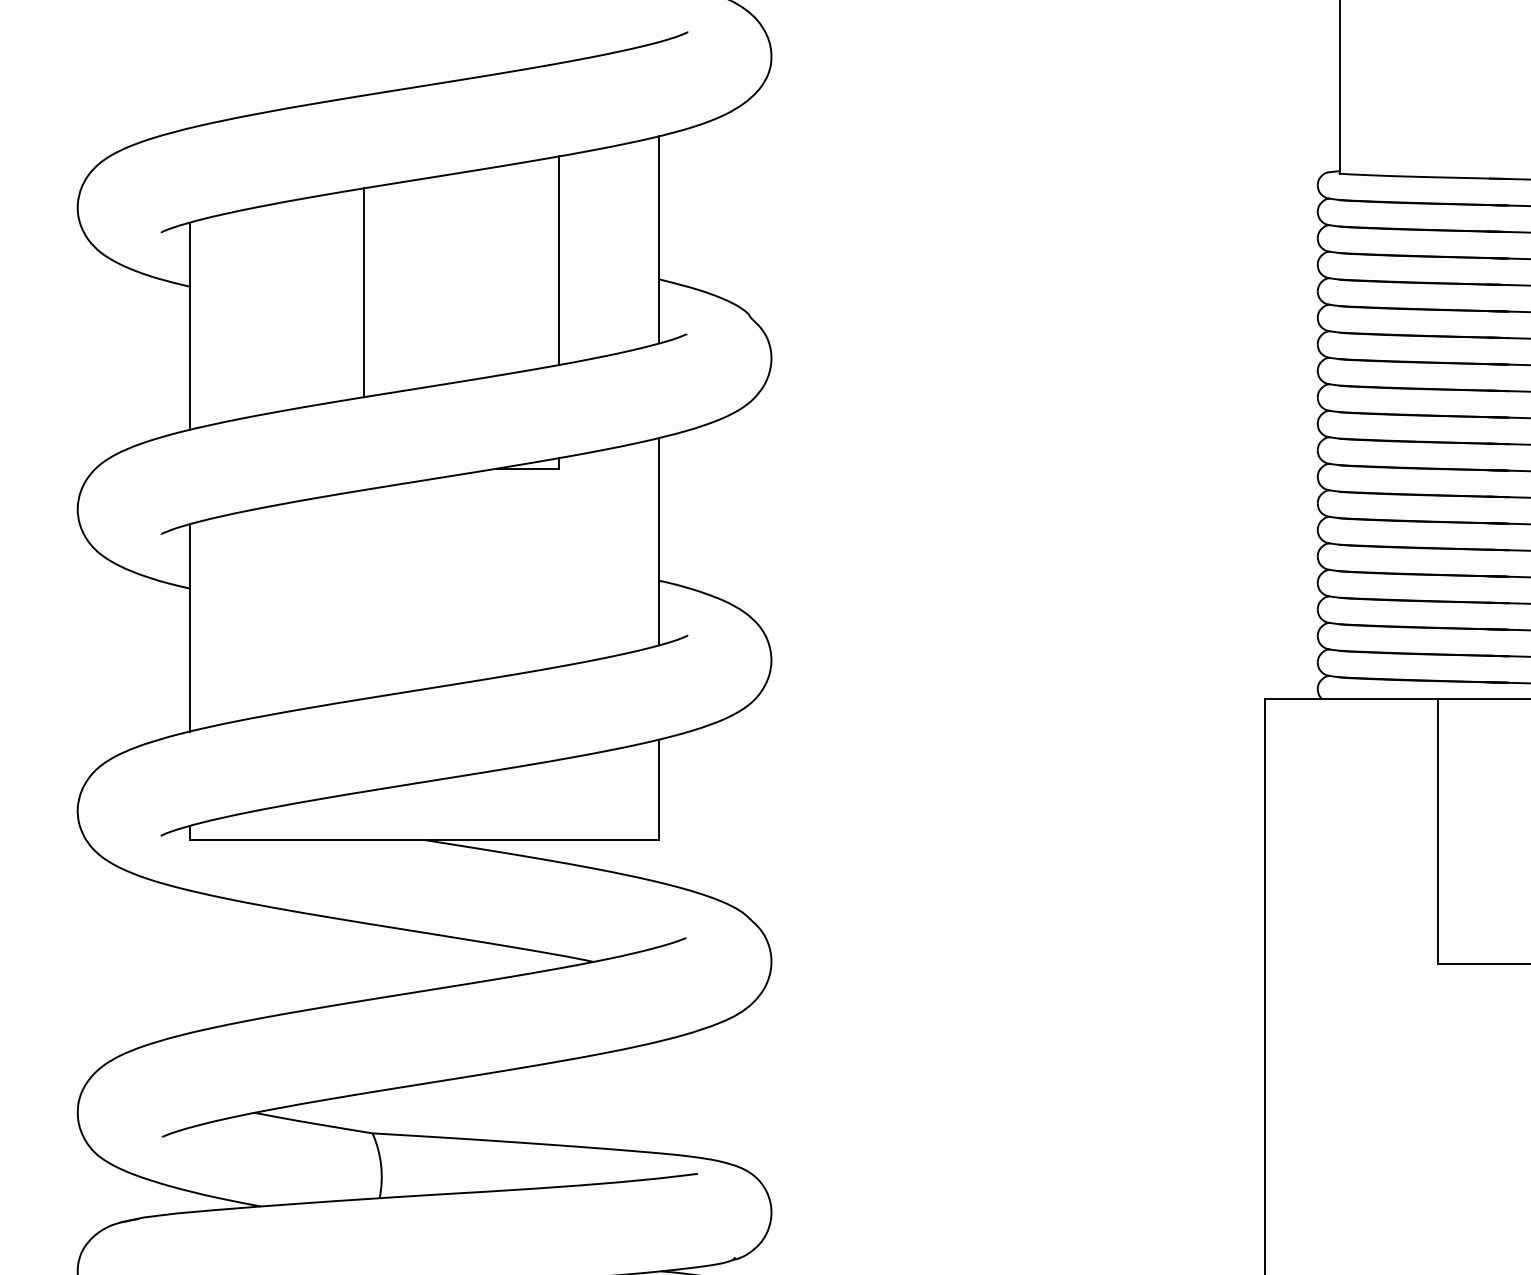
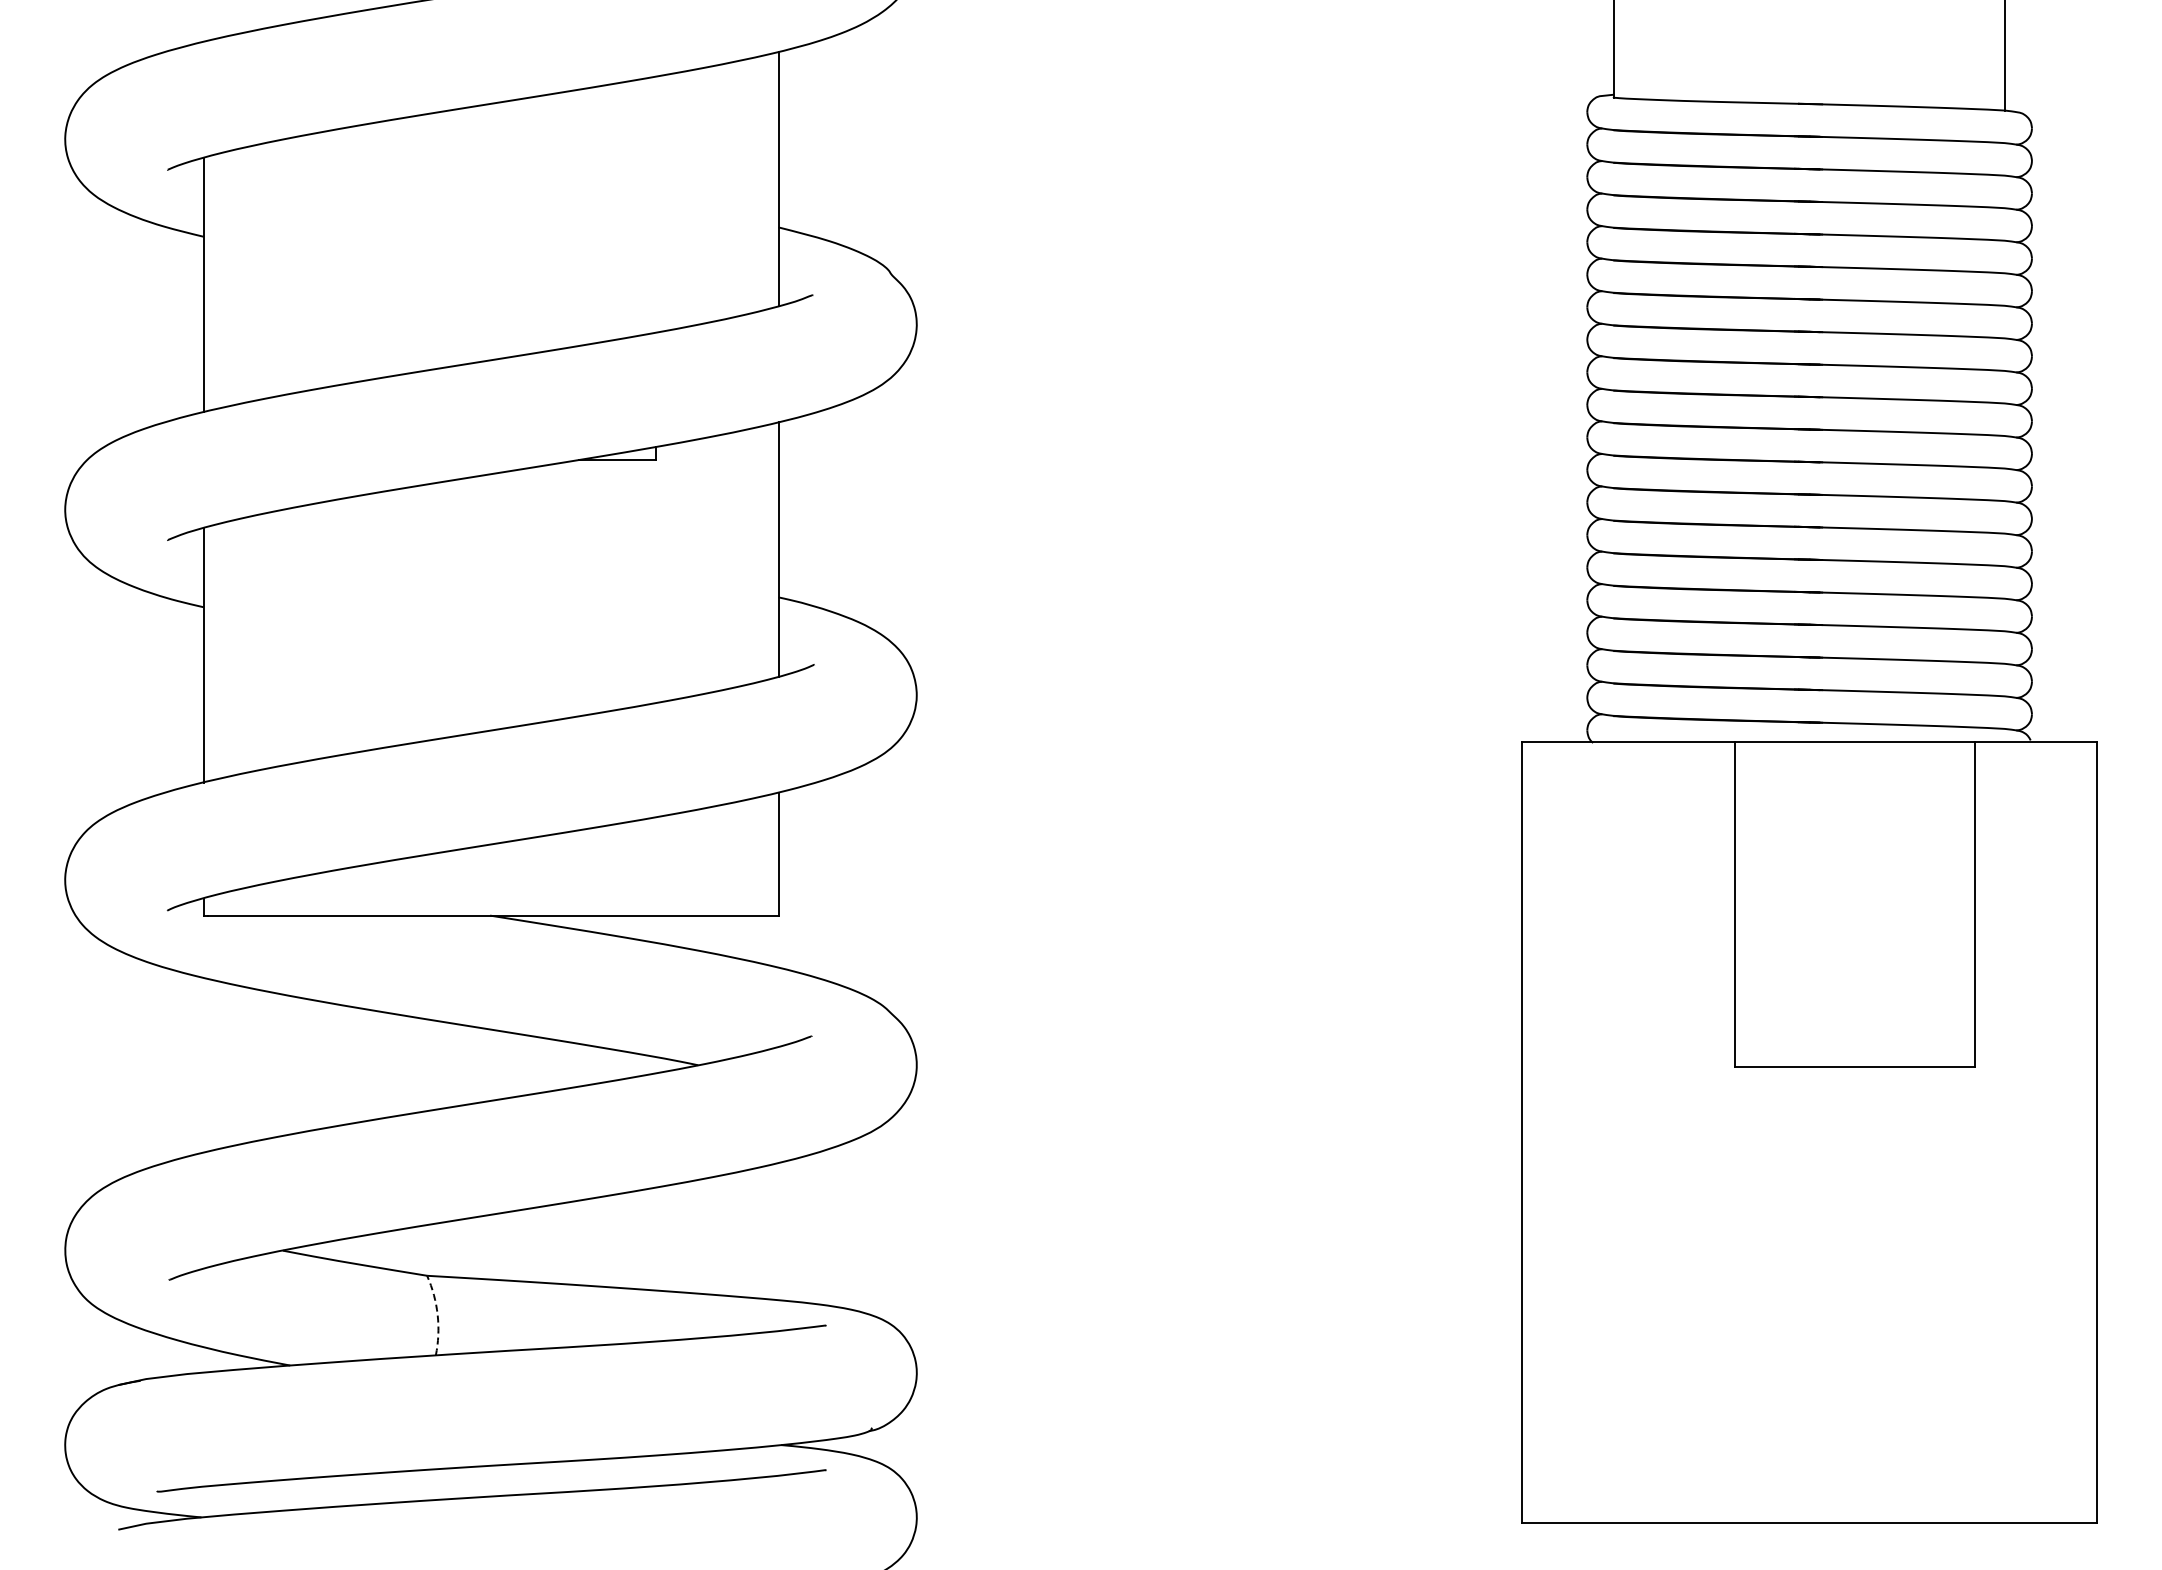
line: (559, 260) -> (656, 204), removed
line: (363, 292) -> (416, 243), removed
arc: (381, 1164) -> (437, 1314), solid -> dashed

